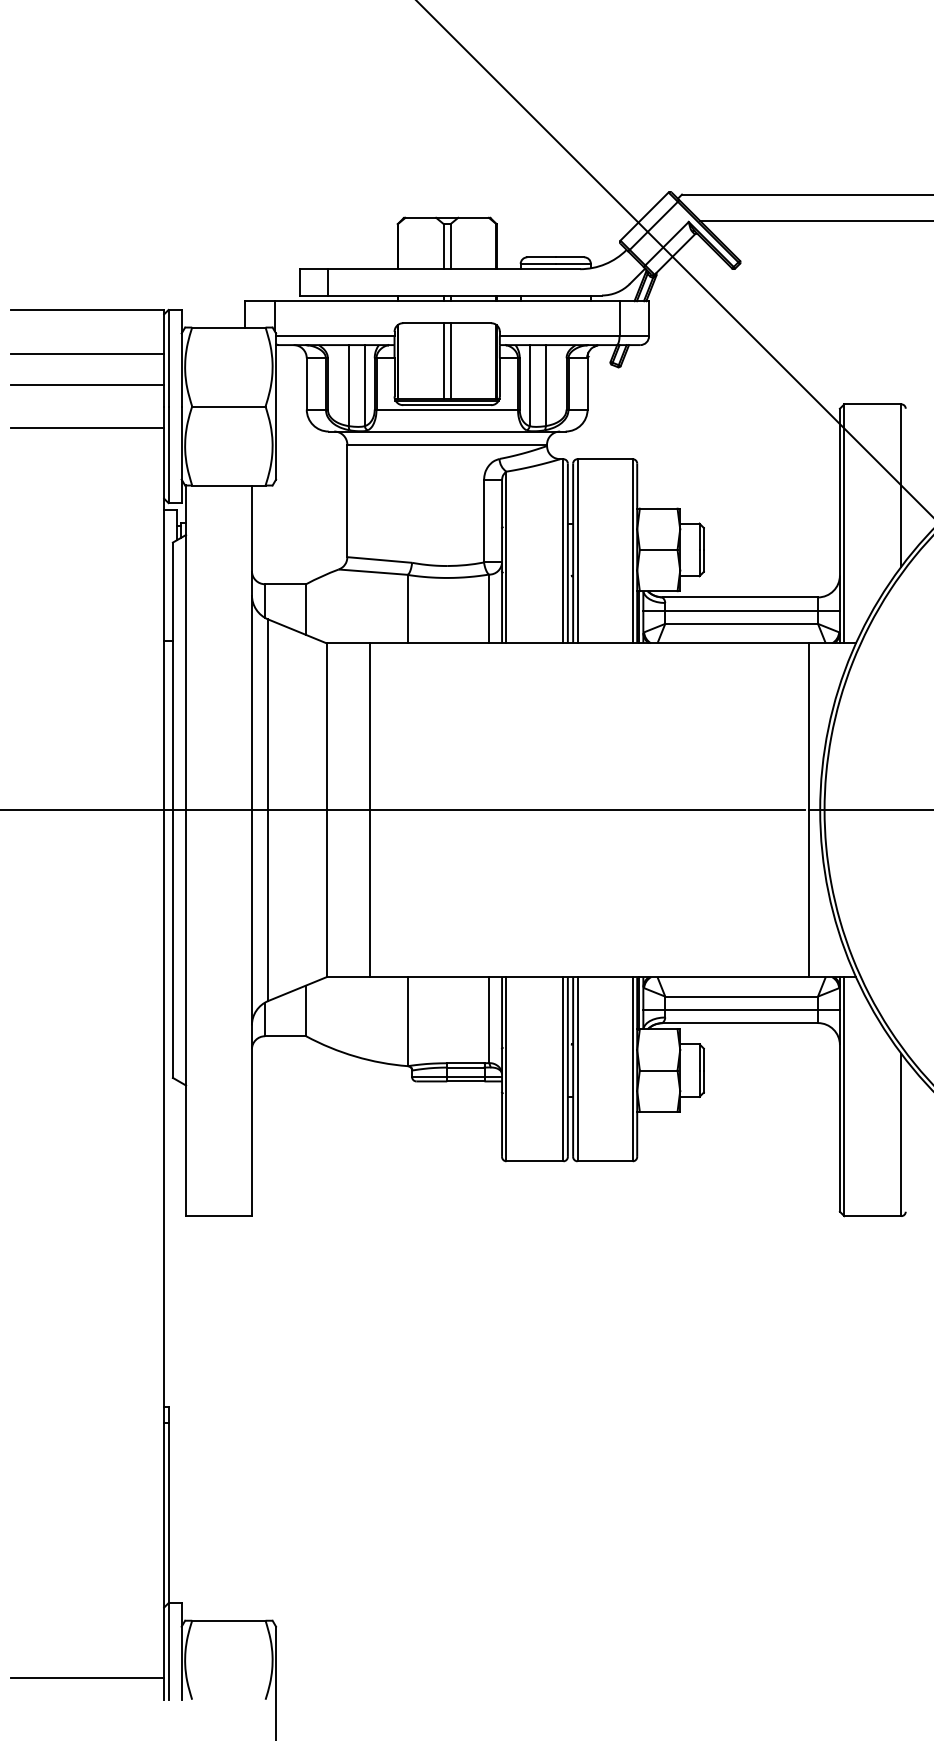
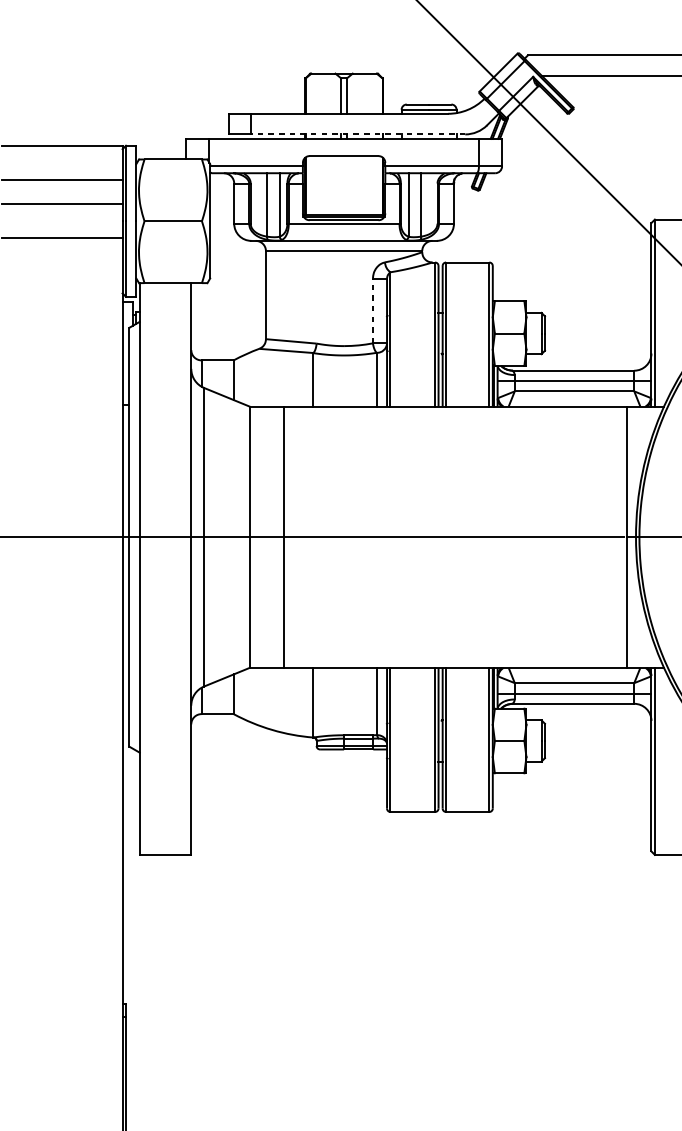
line: (464, 295) -> (357, 134), solid -> dashed
line: (443, 360) -> (341, 185), removed
line: (450, 360) -> (346, 185), removed
line: (484, 520) -> (373, 310), solid -> dashed

